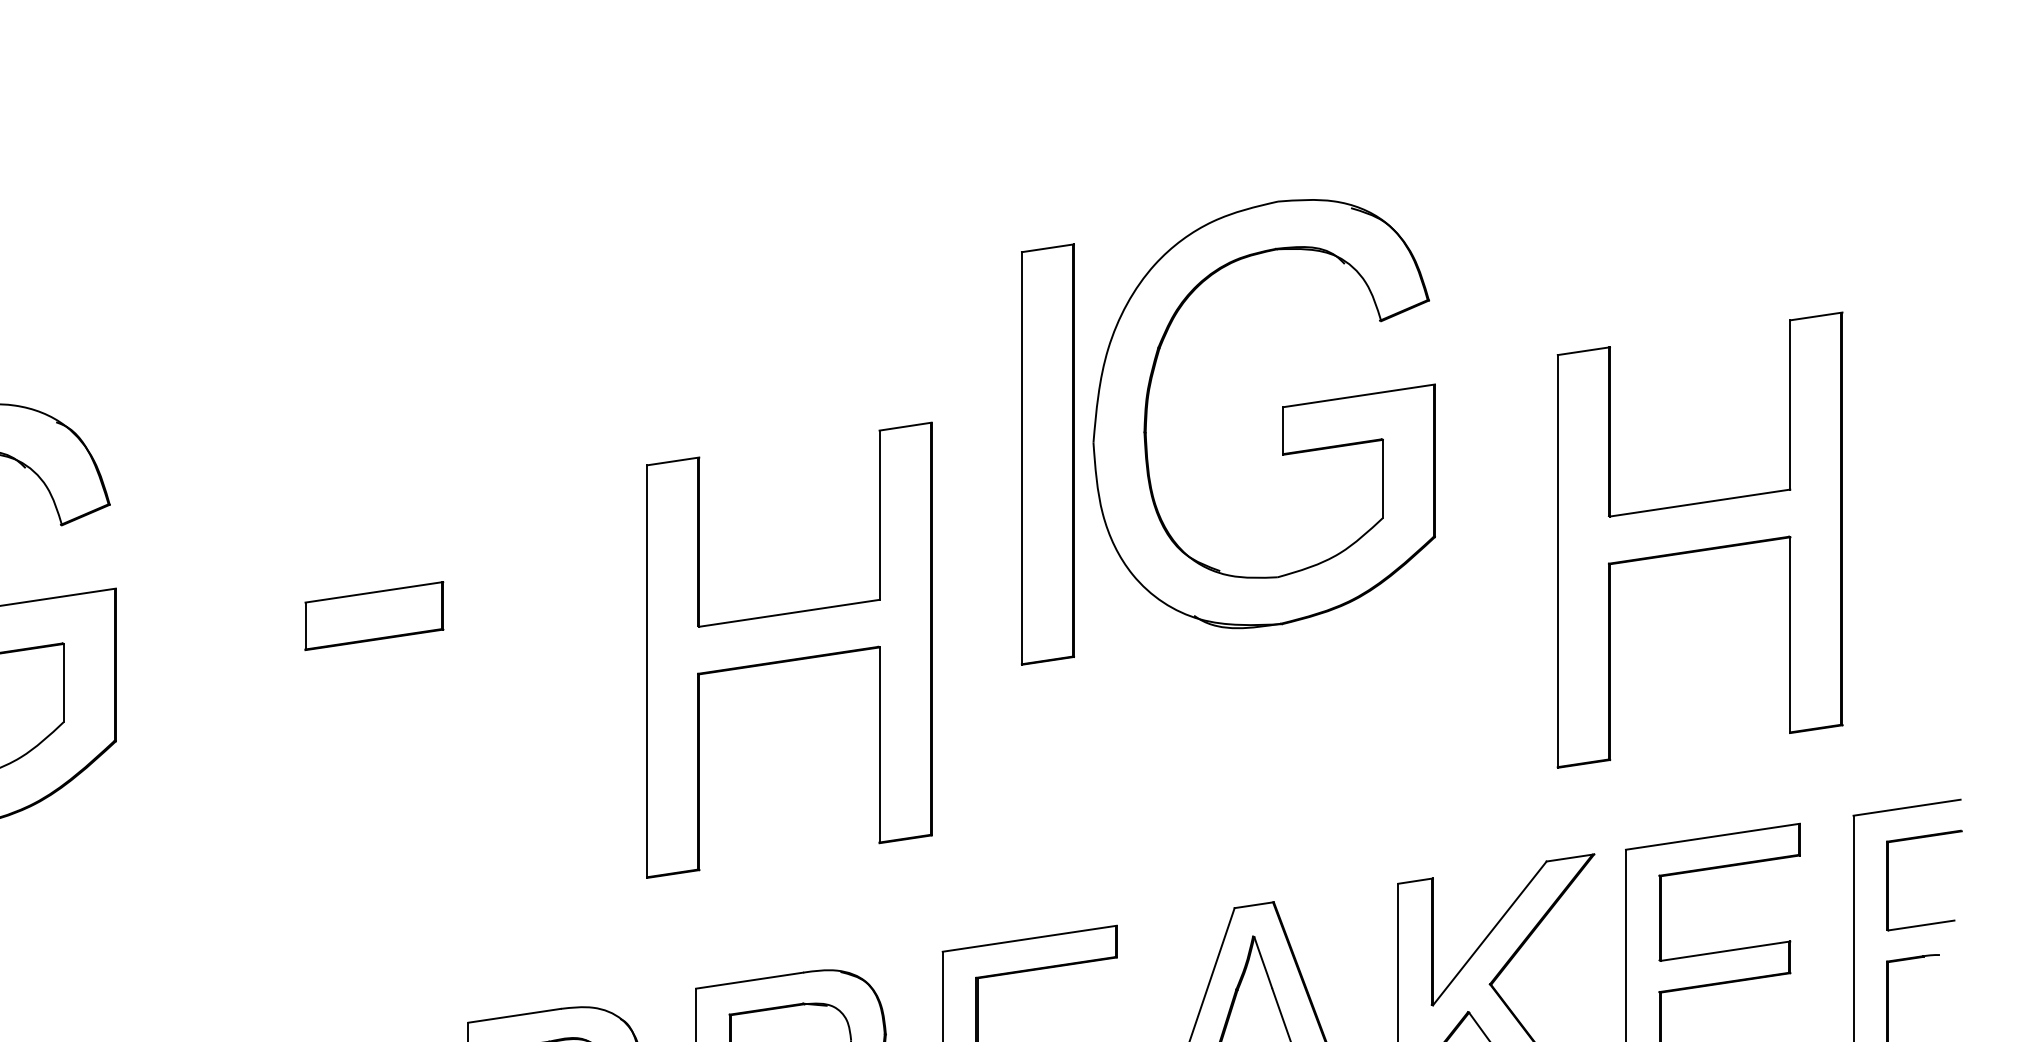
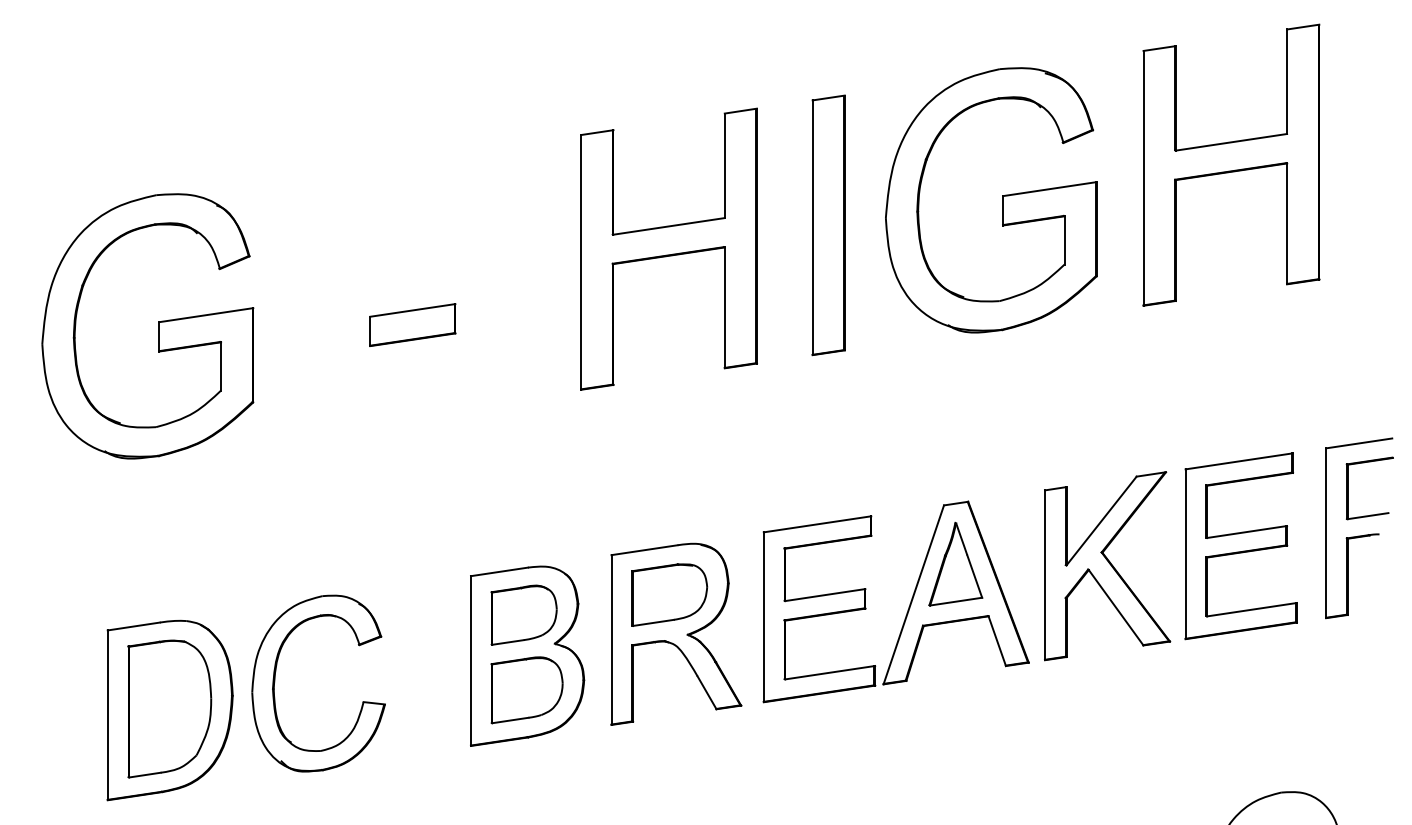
part: (1282, 414) -> (1002, 200), moved
part: (1700, 538) -> (1231, 164), moved
part: (788, 649) -> (668, 248), moved

